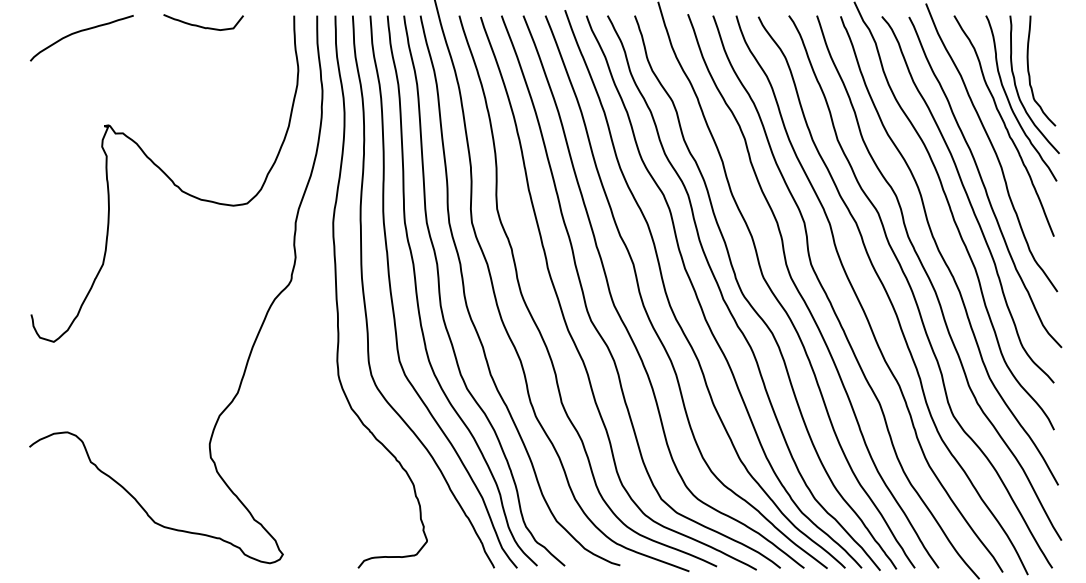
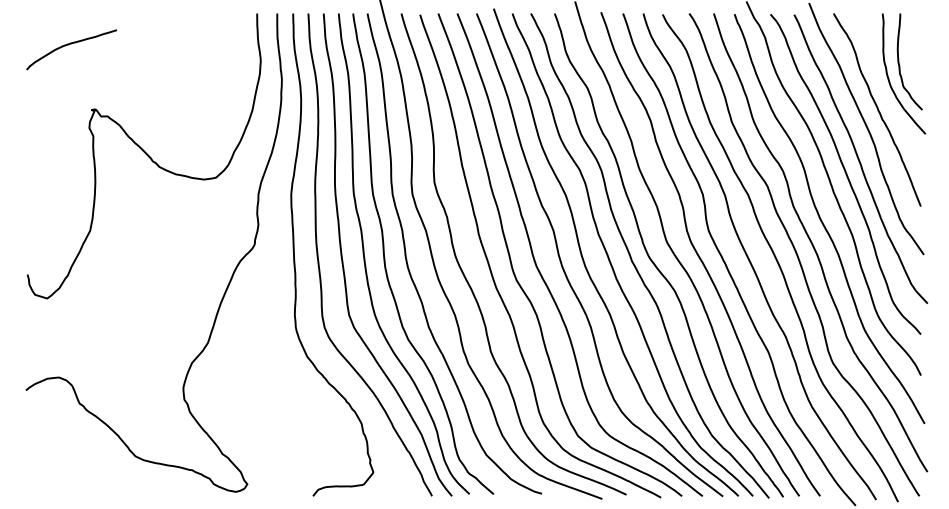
curve: (203, 26) -> (177, 23), removed
curve: (80, 32) -> (70, 44), moved
curve: (1010, 102) -> (882, 89), removed

